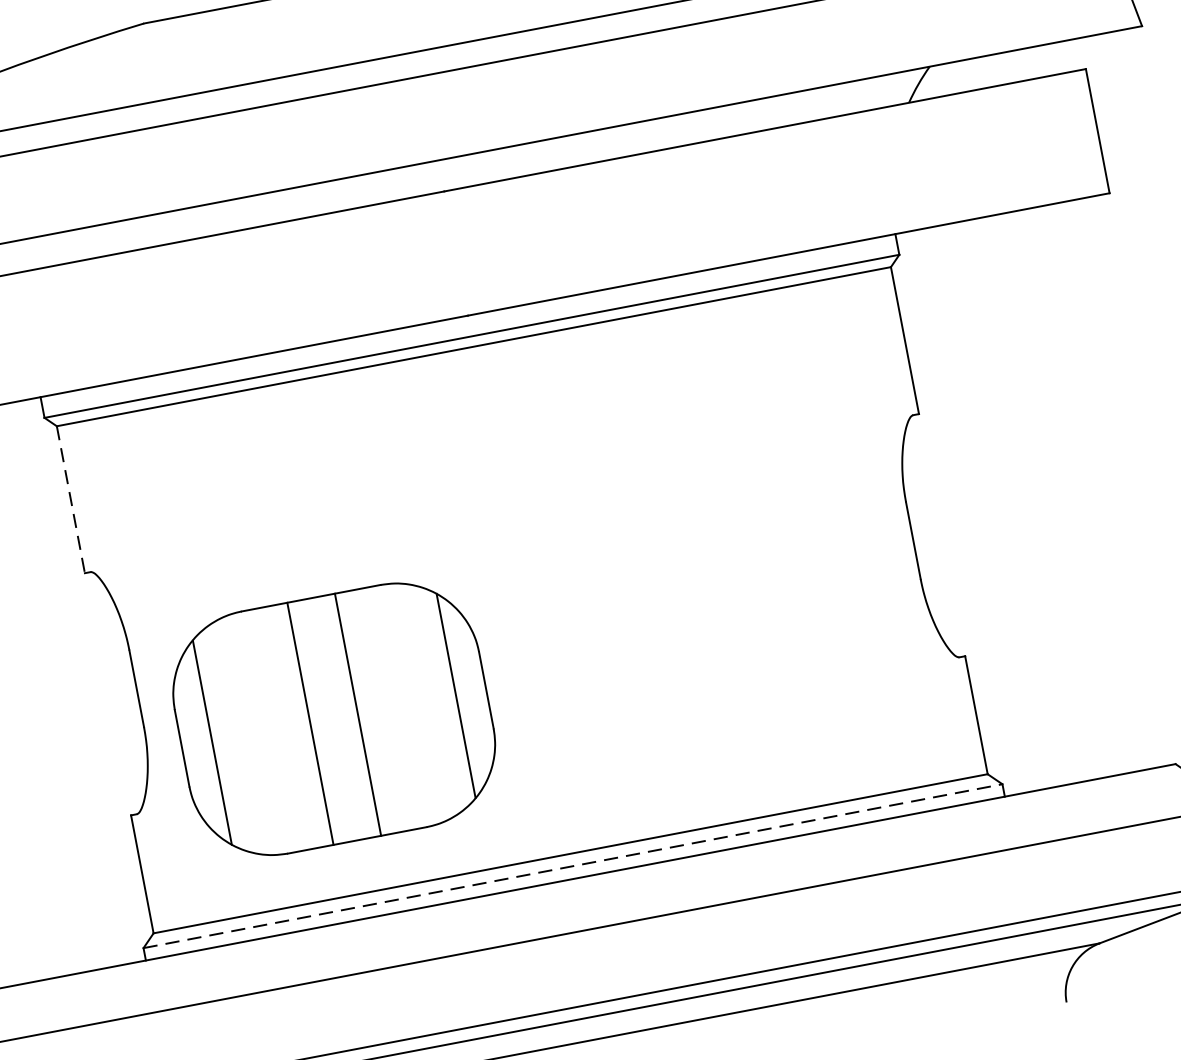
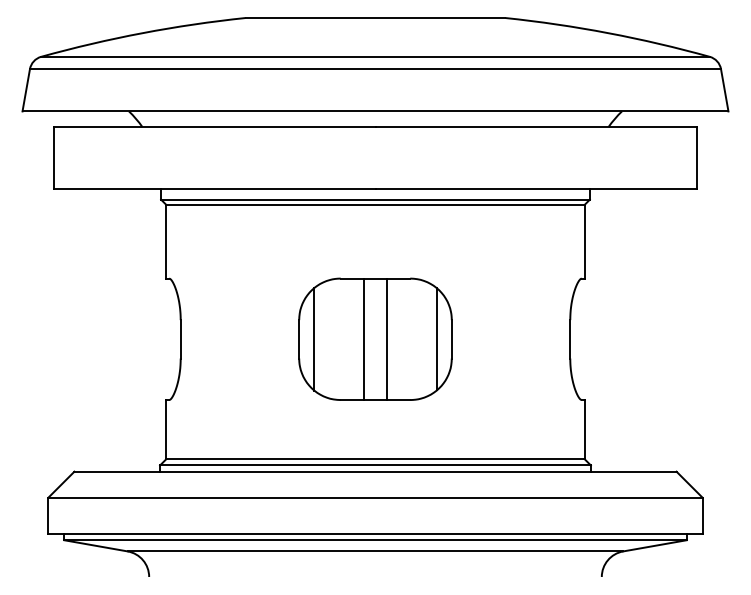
line: (71, 499) -> (166, 241), dashed -> solid
part: (333, 717) -> (375, 338), moved
line: (575, 865) -> (376, 465), dashed -> solid

